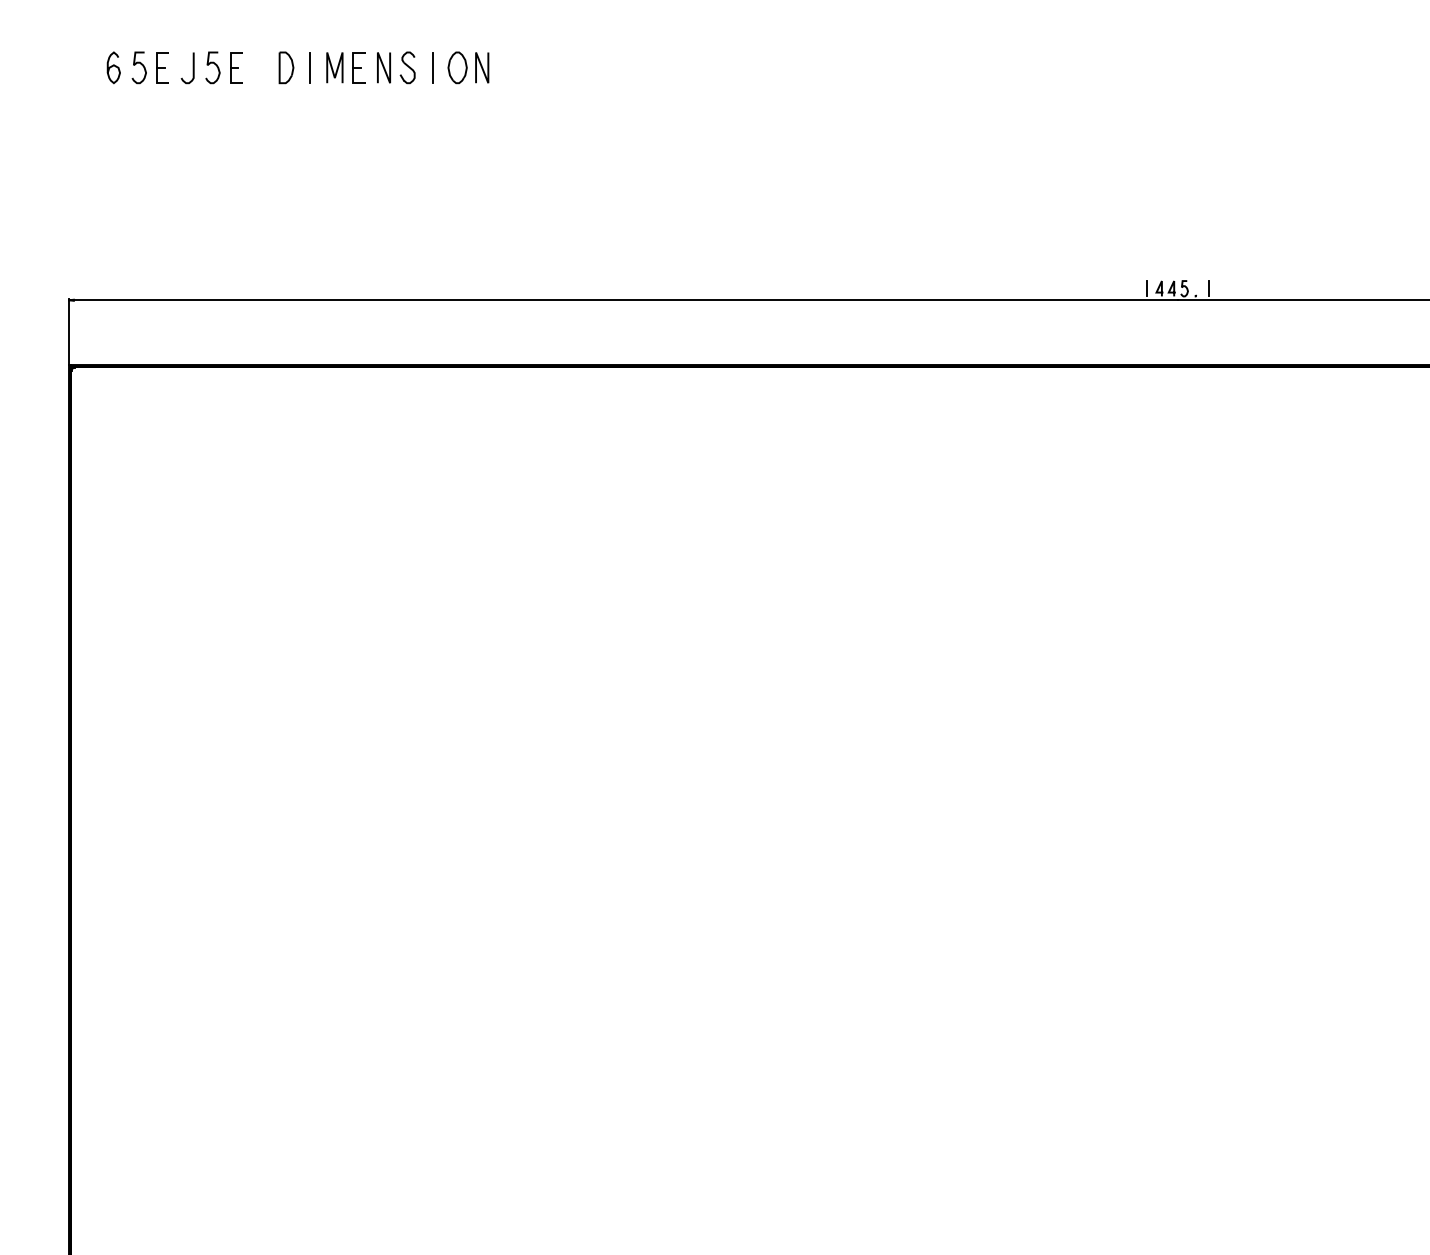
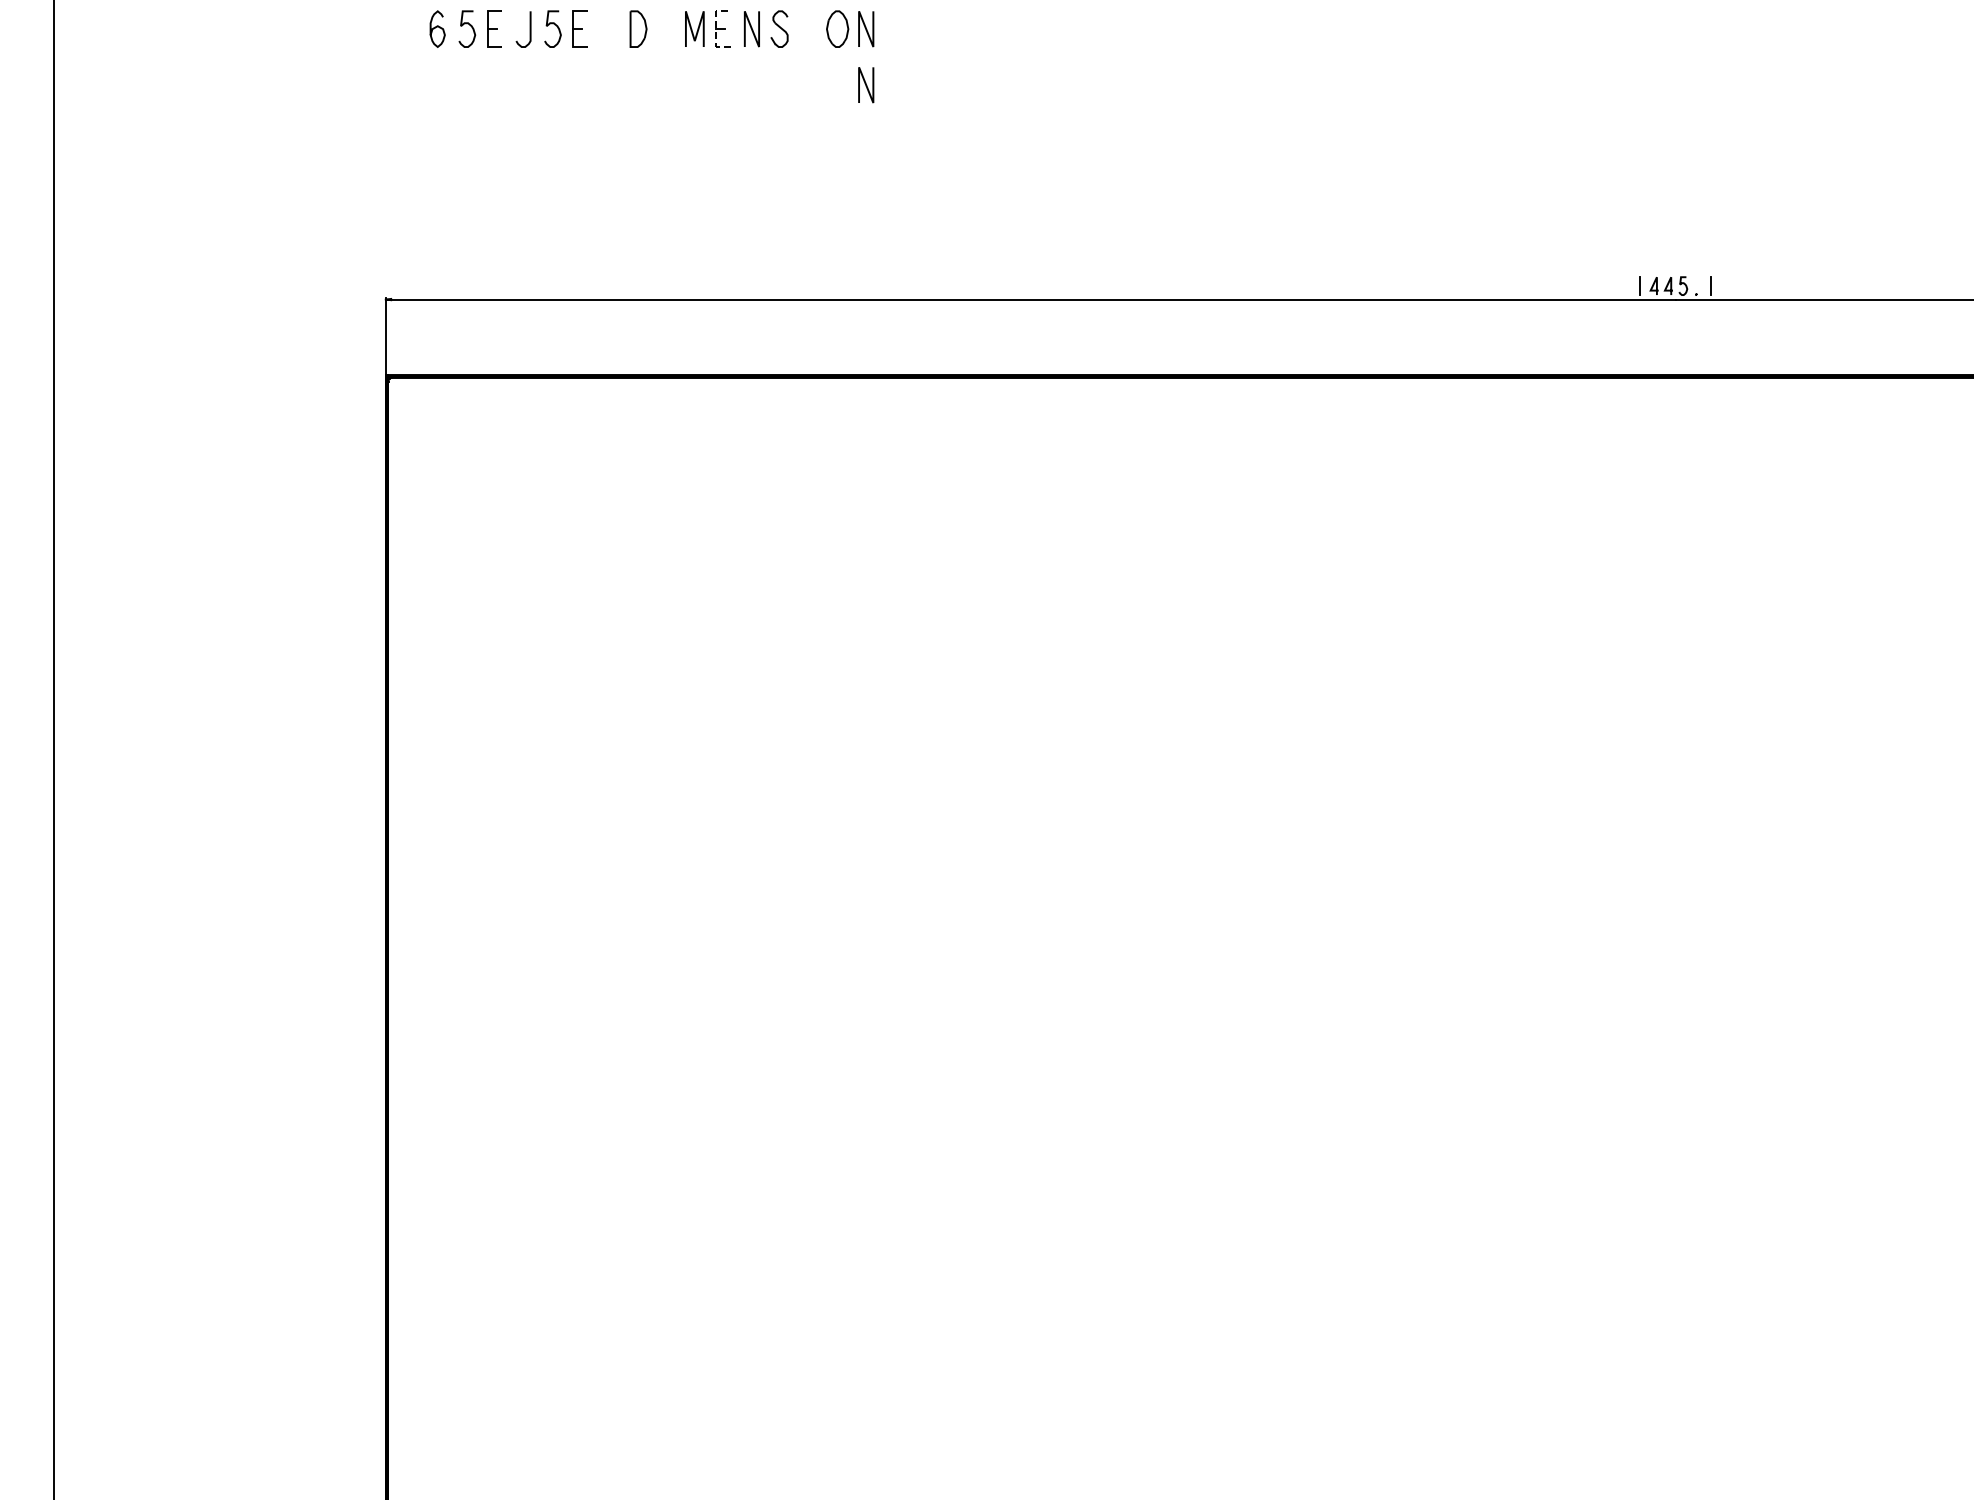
line: (310, 68) -> (666, 29), removed
line: (353, 68) -> (716, 29), solid -> dashed
line: (433, 68) -> (809, 29), removed
line: (482, 116) -> (866, 85), added

